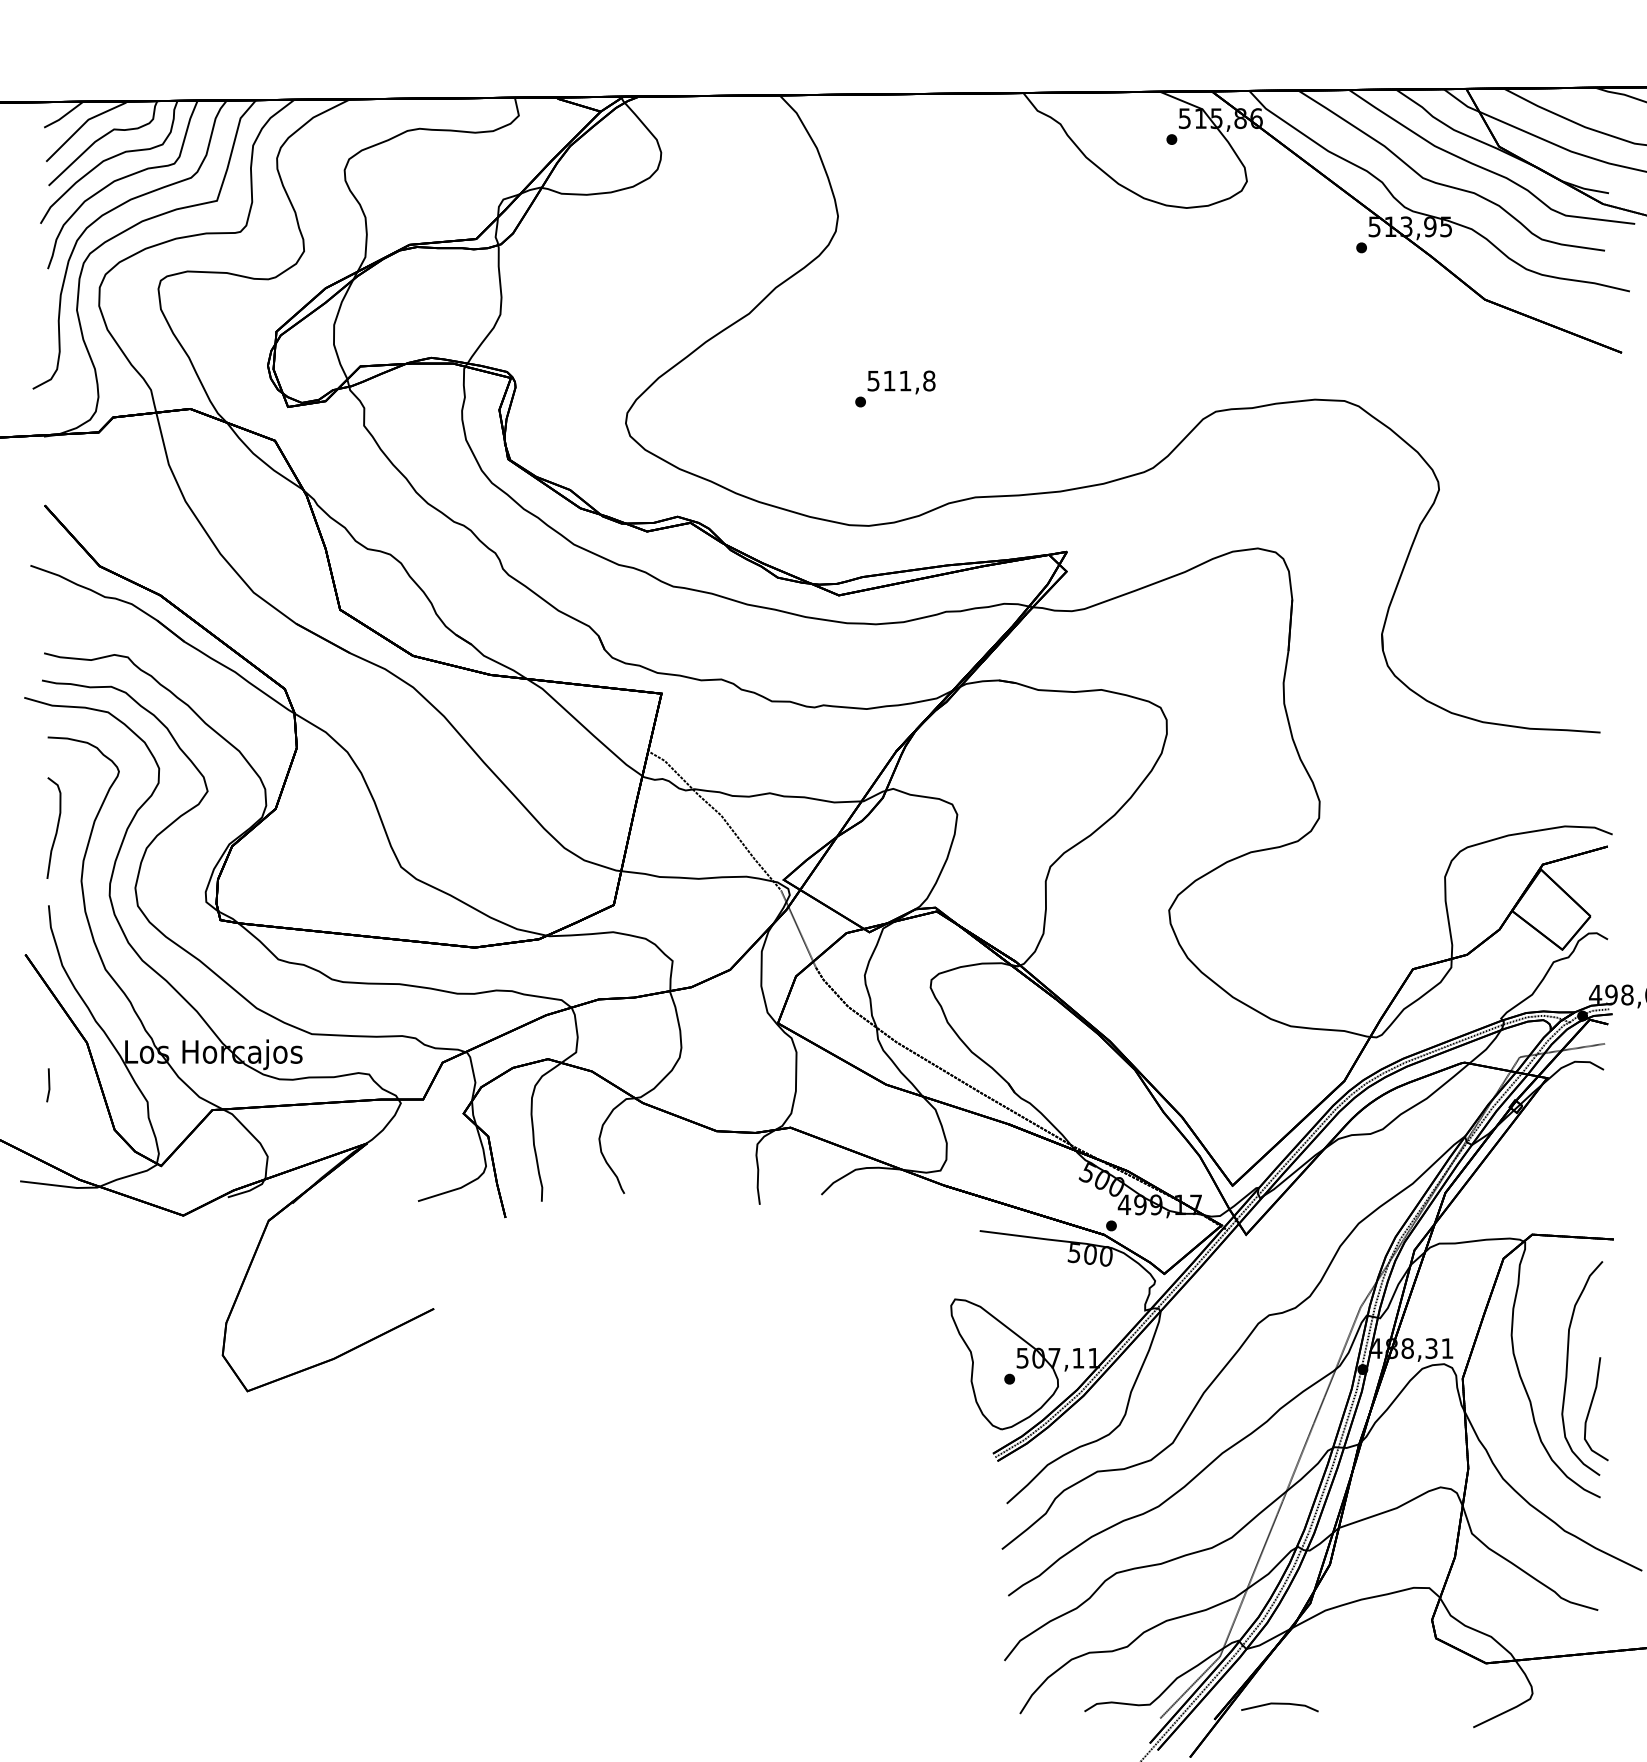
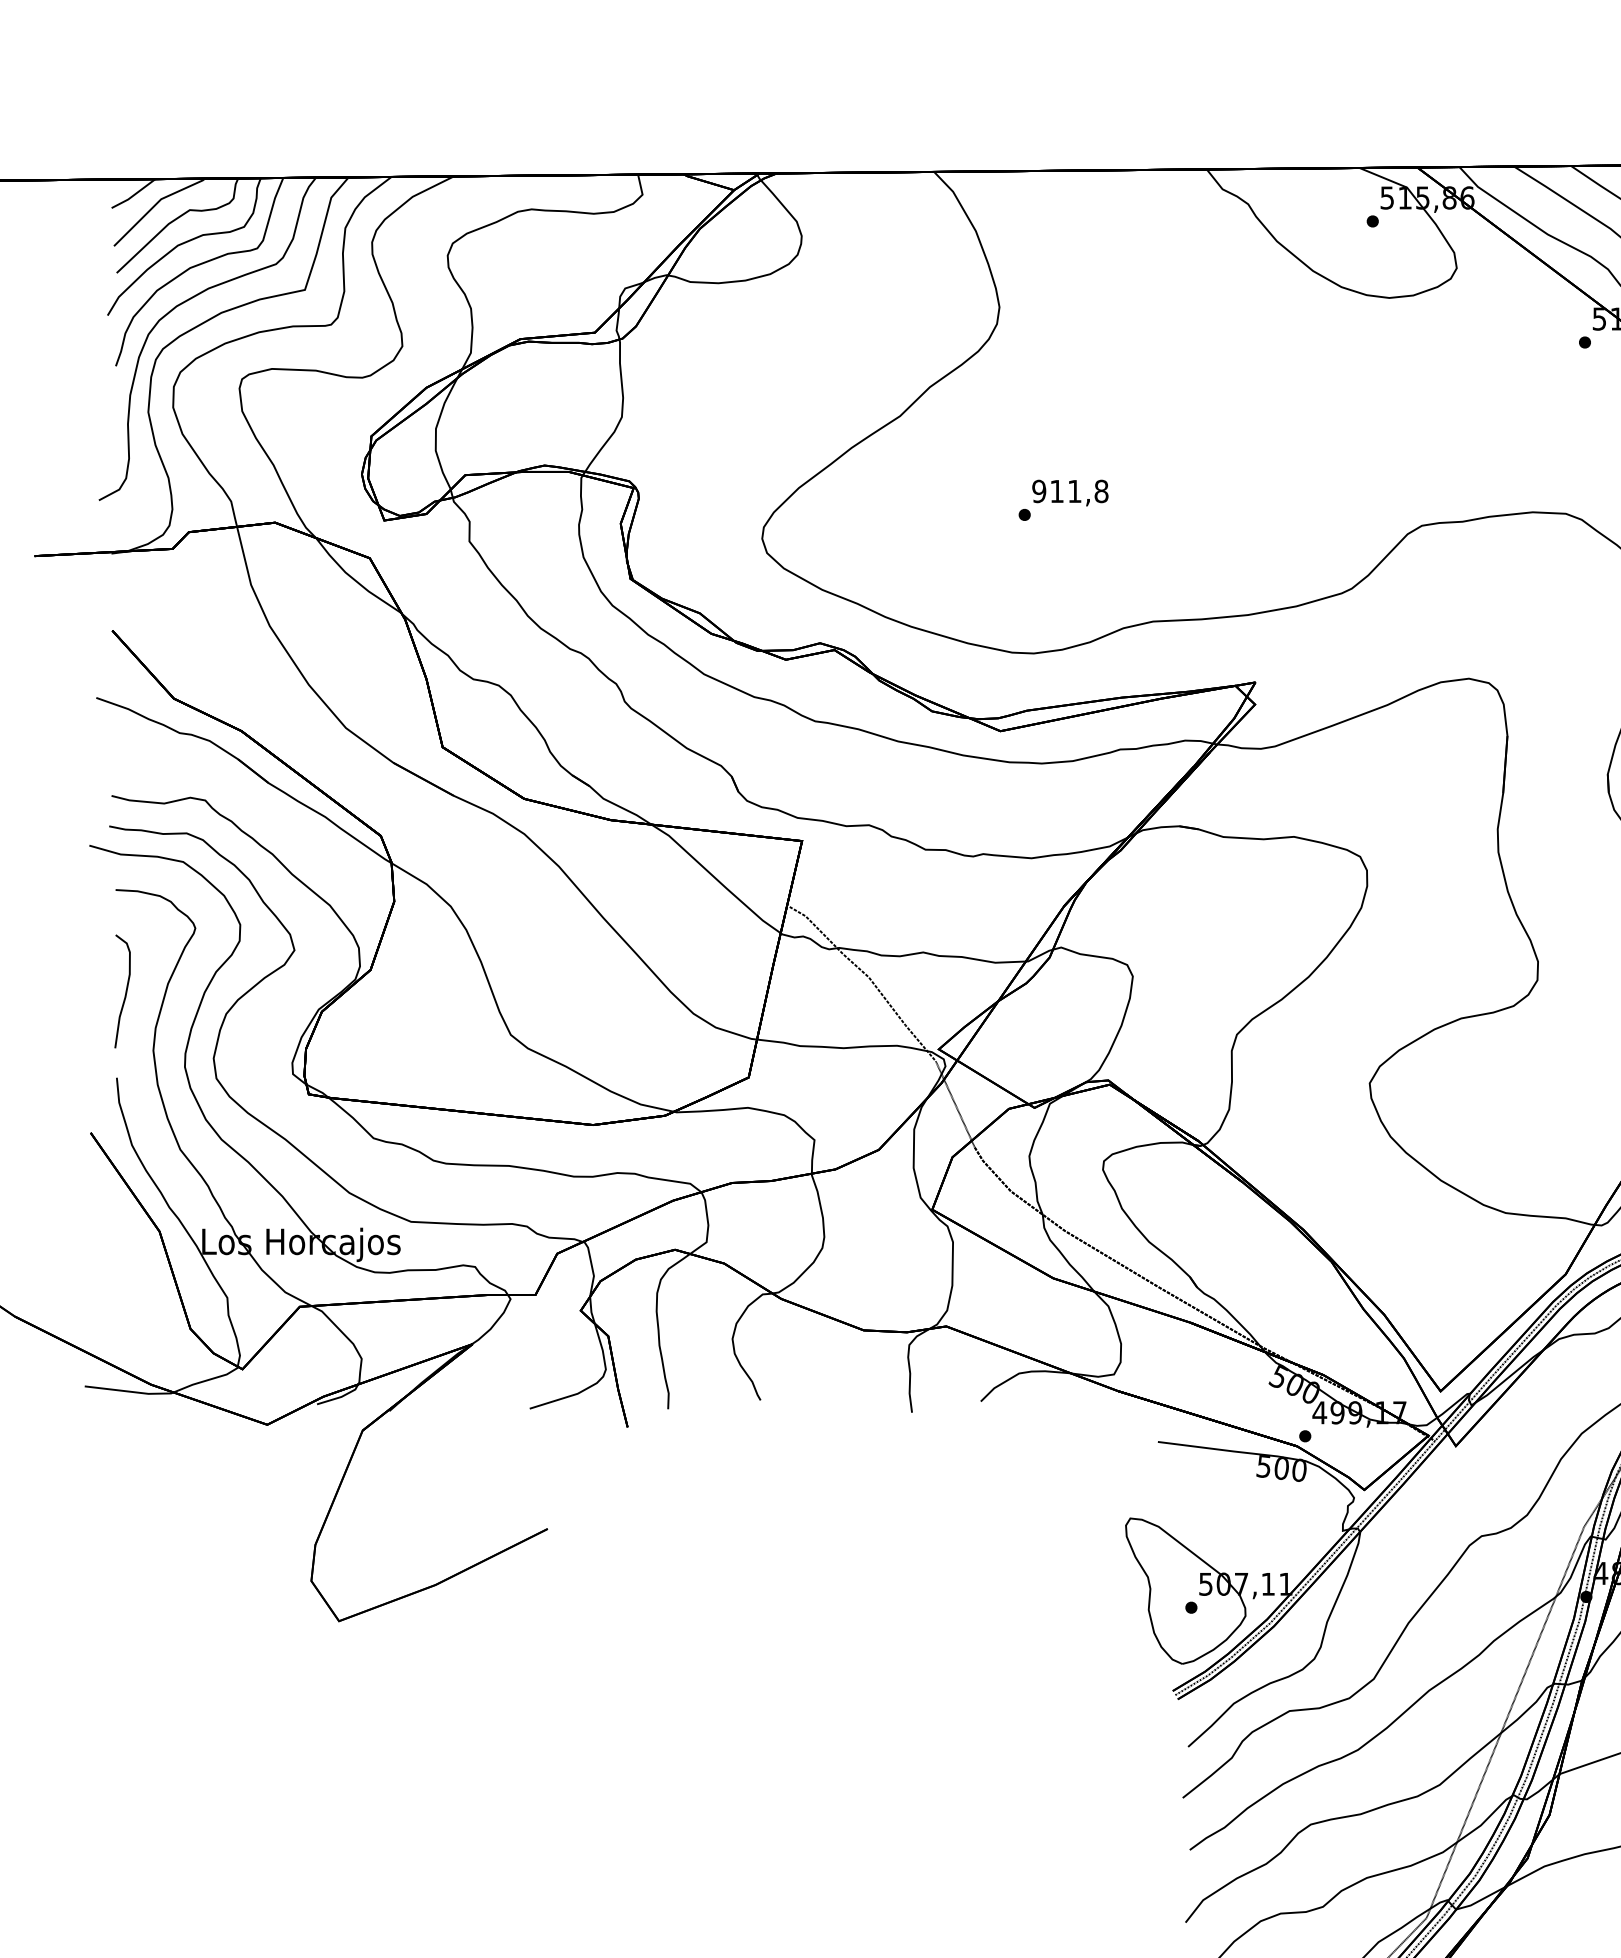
text: (873, 380) -> (1039, 490), 511,8 -> 911,8
part: (48, 1085) -> (116, 1279), removed

